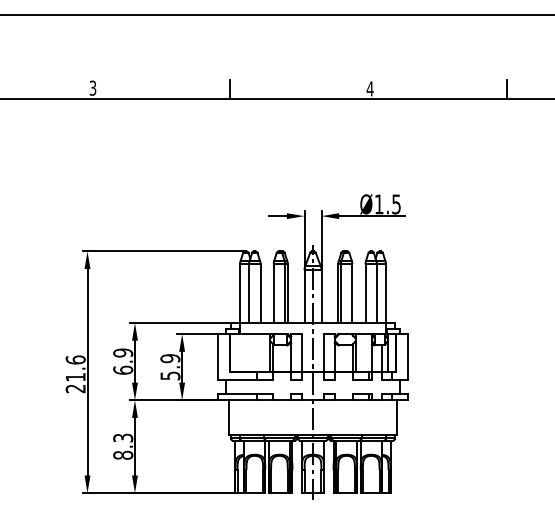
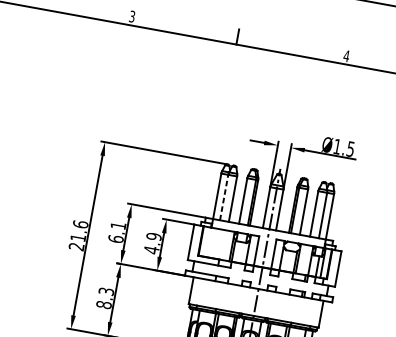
line: (249, 293) -> (224, 197), solid -> dashed
text: (123, 352) -> (118, 225), 6.9 -> 6.1
text: (170, 375) -> (151, 249), 5.9 -> 4.9

